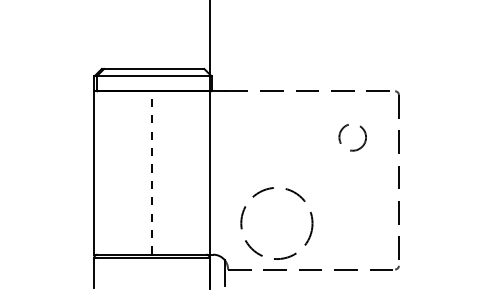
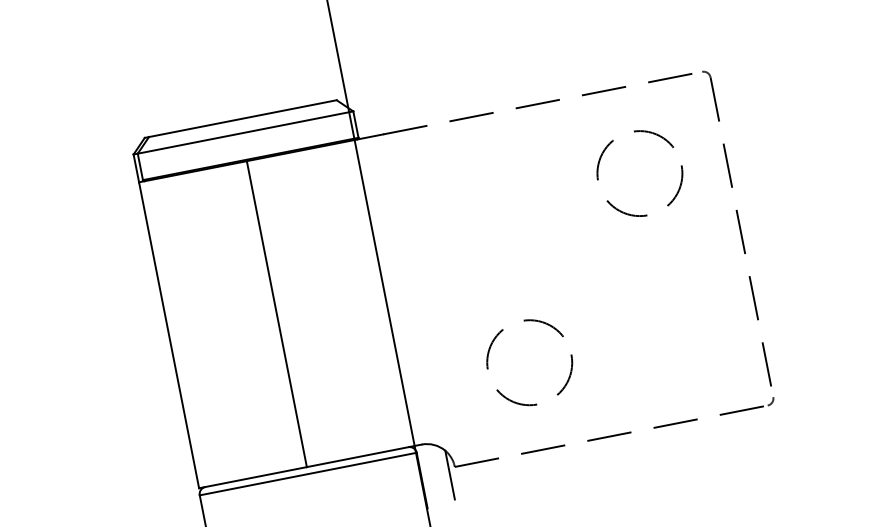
circle: (352, 137) -> (639, 174), size x1.67
line: (151, 172) -> (275, 313), dashed -> solid
circle: (277, 223) -> (530, 362), size x0.62

